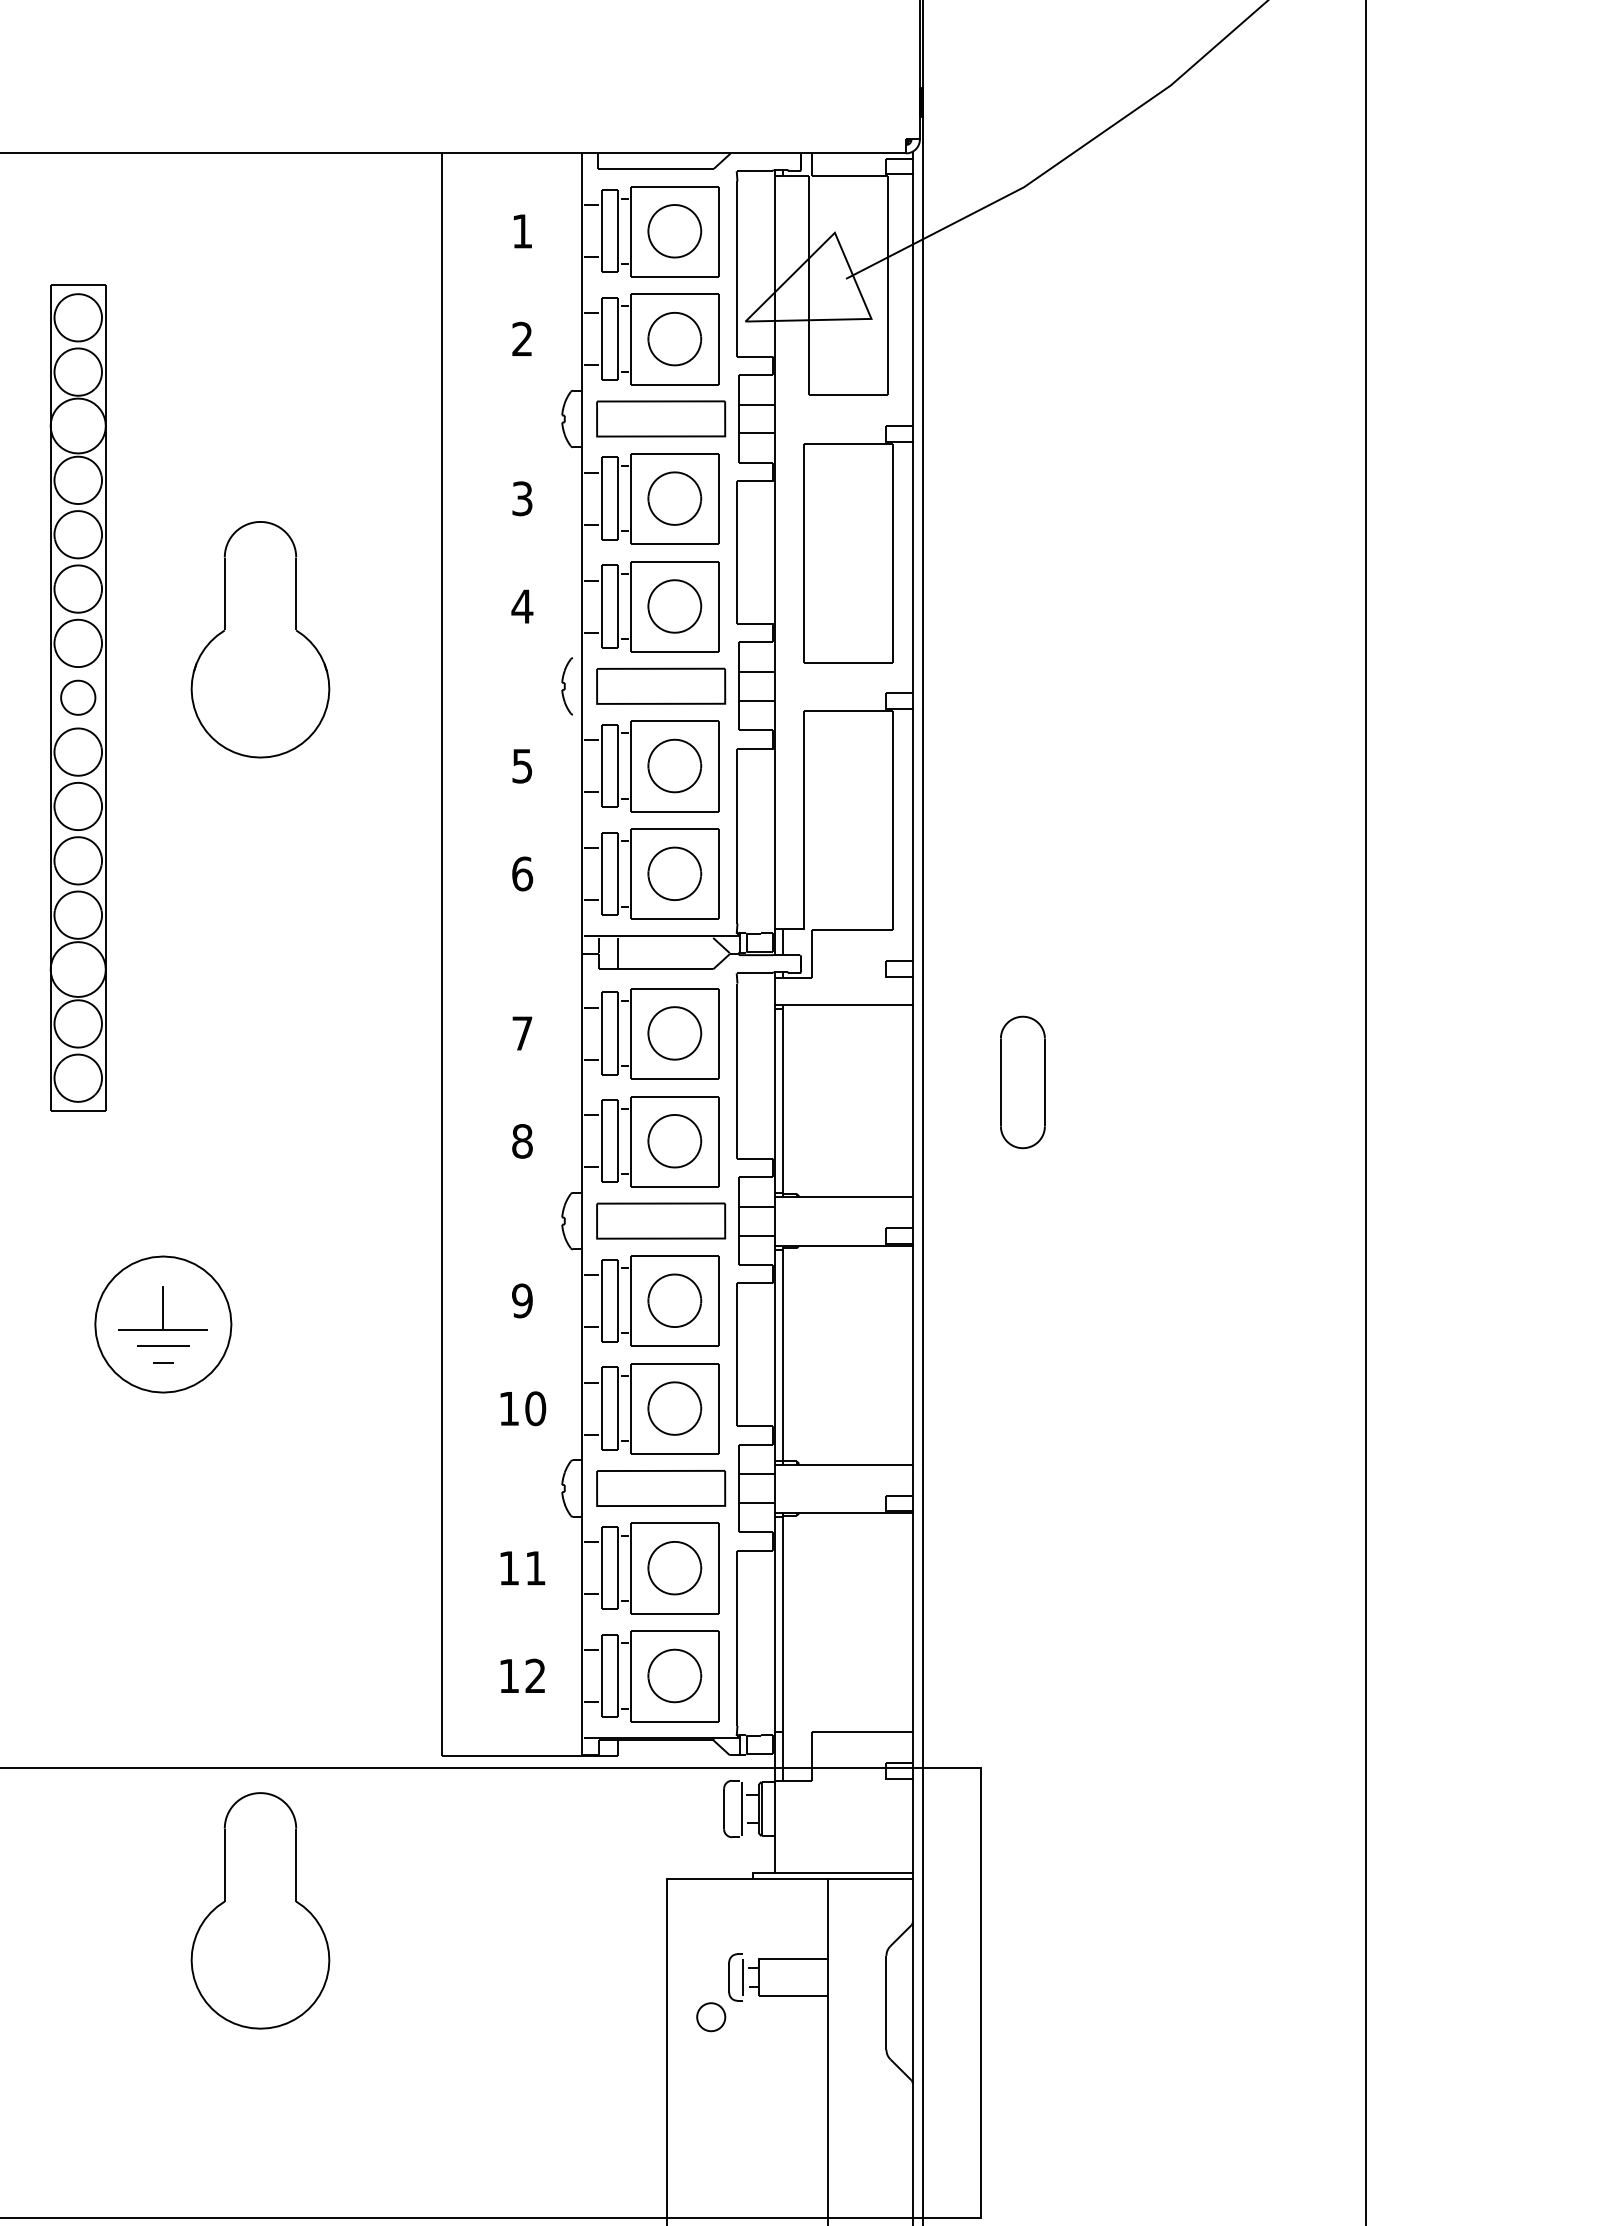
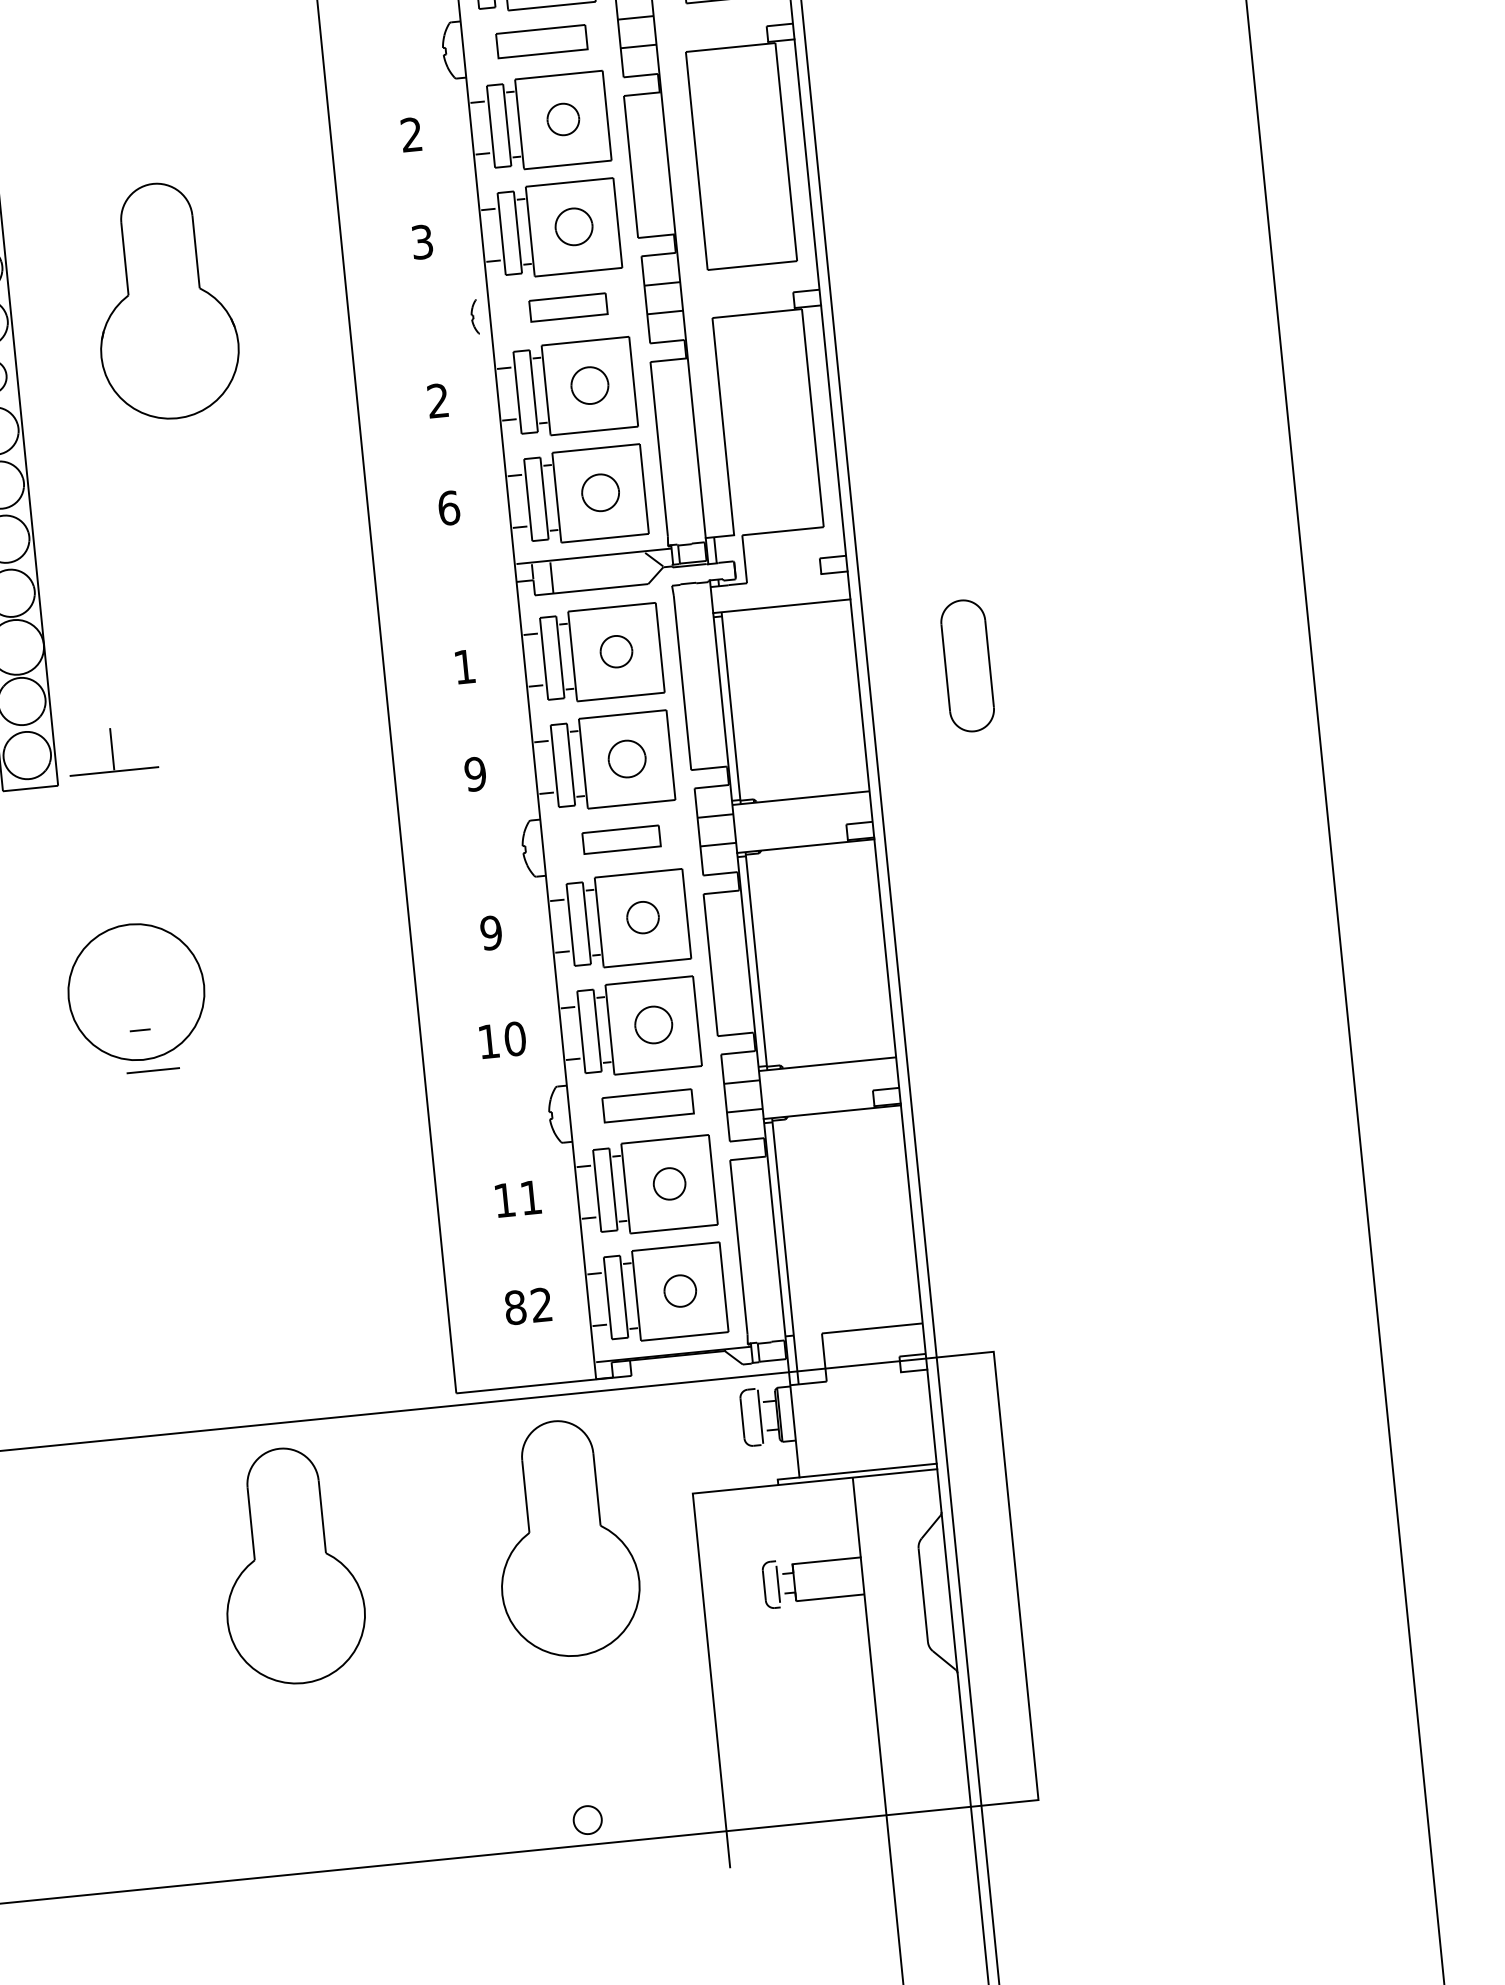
part: (661, 418) -> (542, 41), size x0.7
text: (522, 498) -> (411, 134), 3 -> 2
part: (674, 498) -> (562, 119), size x0.6
text: (522, 606) -> (422, 242), 4 -> 3
part: (674, 606) -> (573, 226), size x0.7
part: (661, 685) -> (568, 306), size x0.6
part: (566, 686) -> (474, 317), size x0.6
text: (522, 765) -> (438, 400), 5 -> 2
part: (674, 765) -> (589, 385), size x0.7
part: (674, 873) -> (600, 492), size x0.7
text: (522, 1033) -> (464, 666), 7 -> 1
part: (674, 1033) -> (616, 651), size x0.6
text: (522, 1141) -> (475, 774), 8 -> 9
part: (674, 1141) -> (626, 759), size x0.7
part: (661, 1220) -> (621, 839), size x0.6
part: (674, 1300) -> (642, 917), size x0.6
part: (162, 1308) -> (111, 750), moved
line: (163, 1345) -> (153, 1069), moved
part: (674, 1408) -> (653, 1024), size x0.7
part: (661, 1488) -> (648, 1105), size x0.7
part: (674, 1568) -> (669, 1184), size x0.6
text: (509, 1675) -> (515, 1307), 12 -> 82
part: (674, 1675) -> (679, 1290), size x0.6
part: (536, 1910) -> (565, 1538), added
part: (711, 2017) -> (588, 1820), moved

